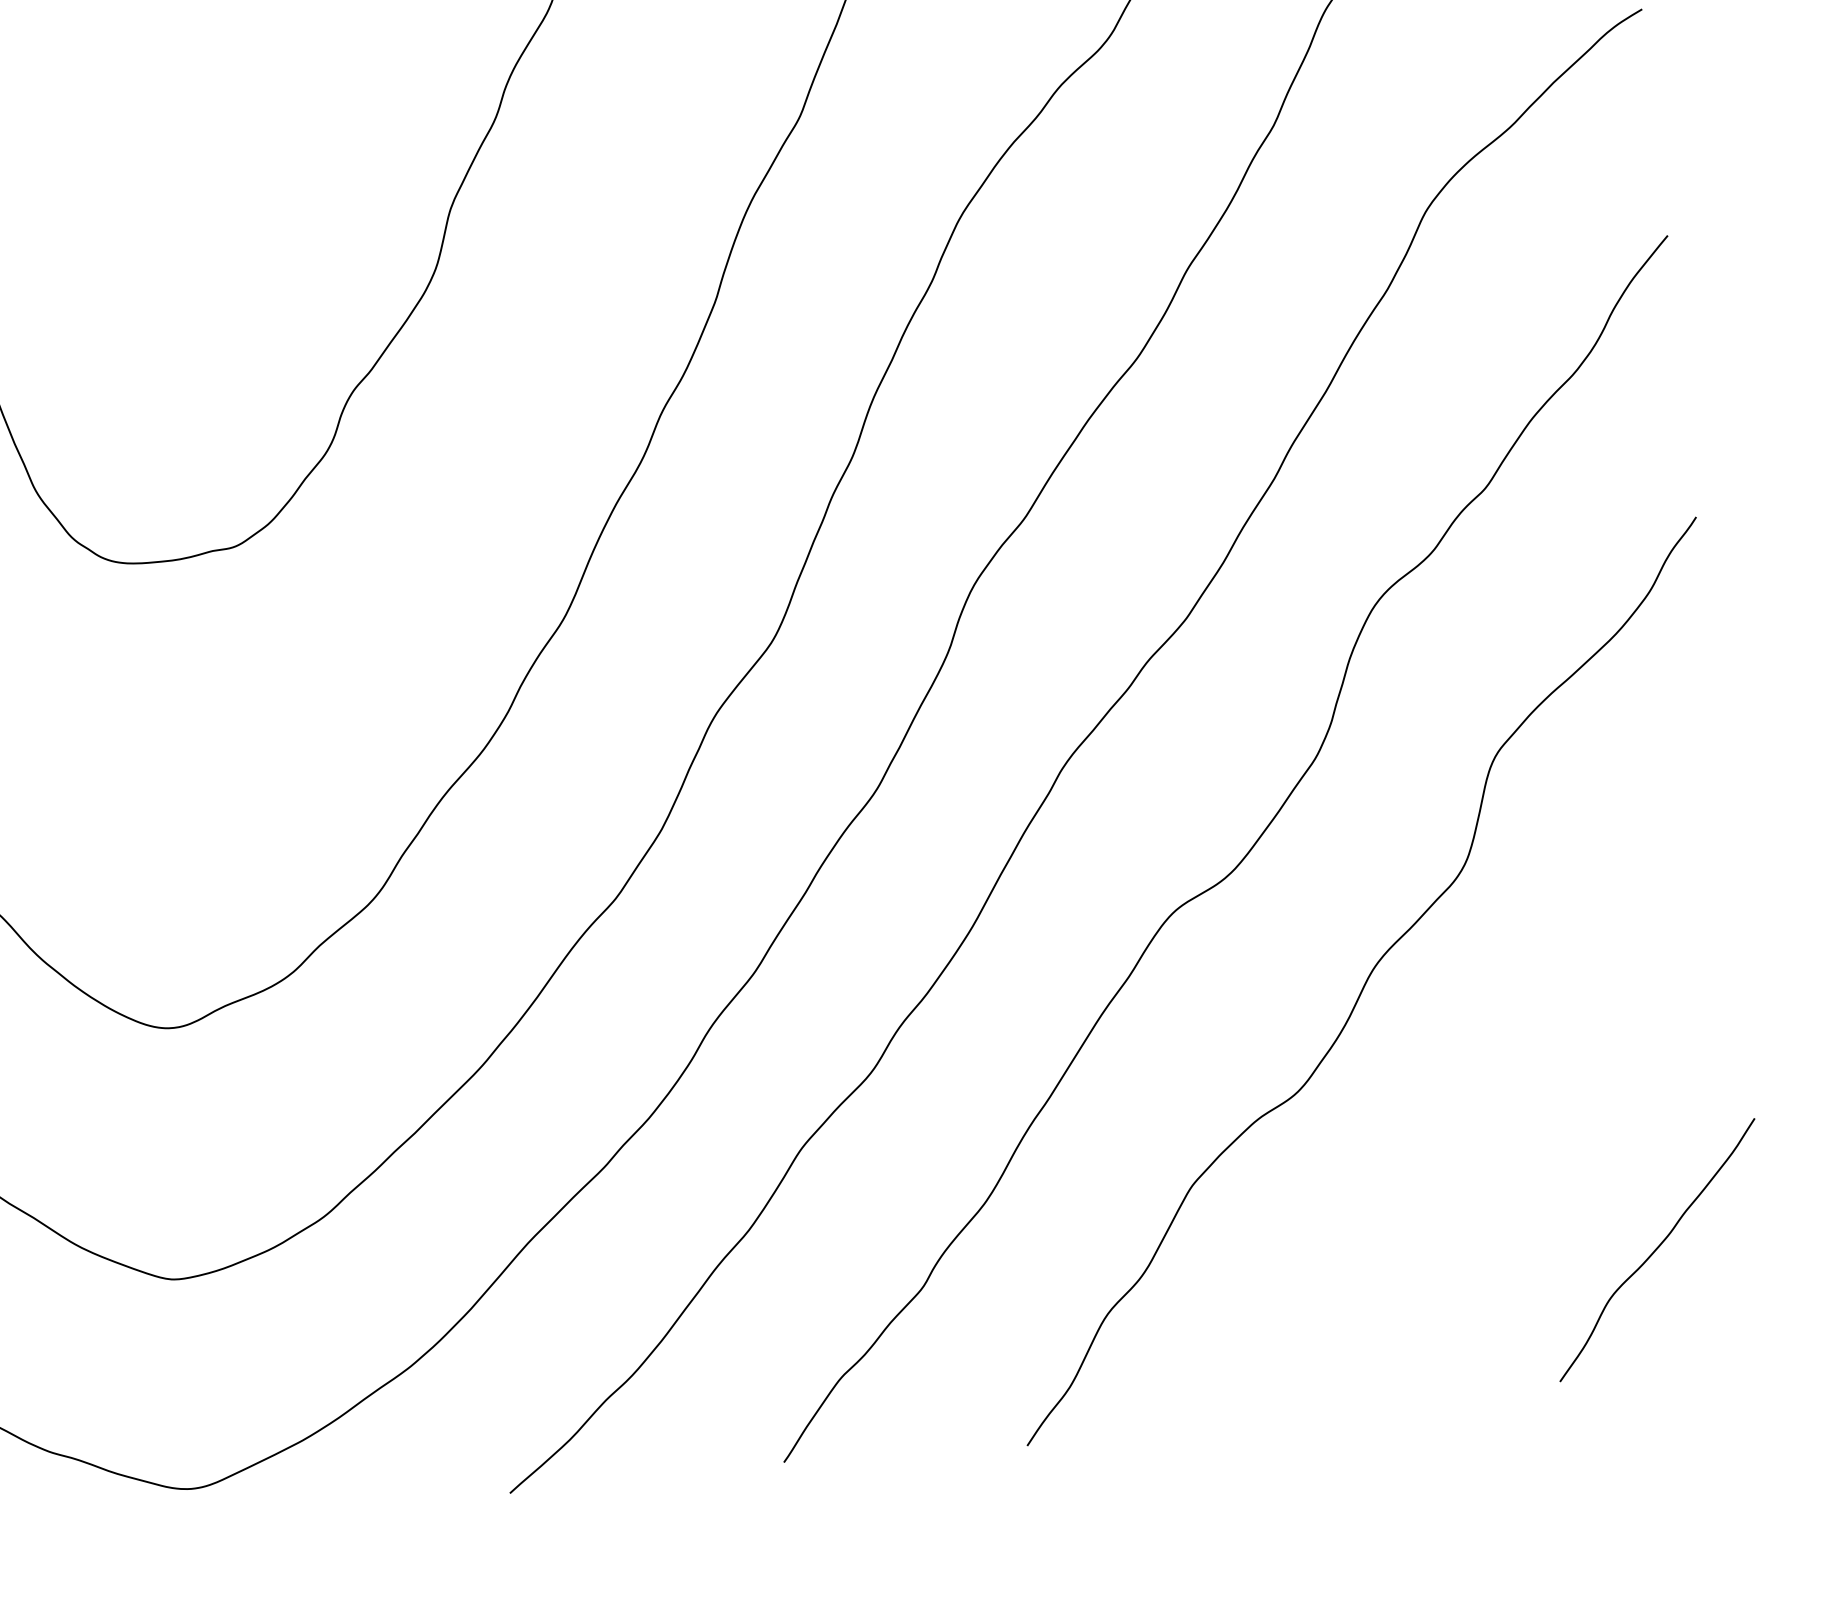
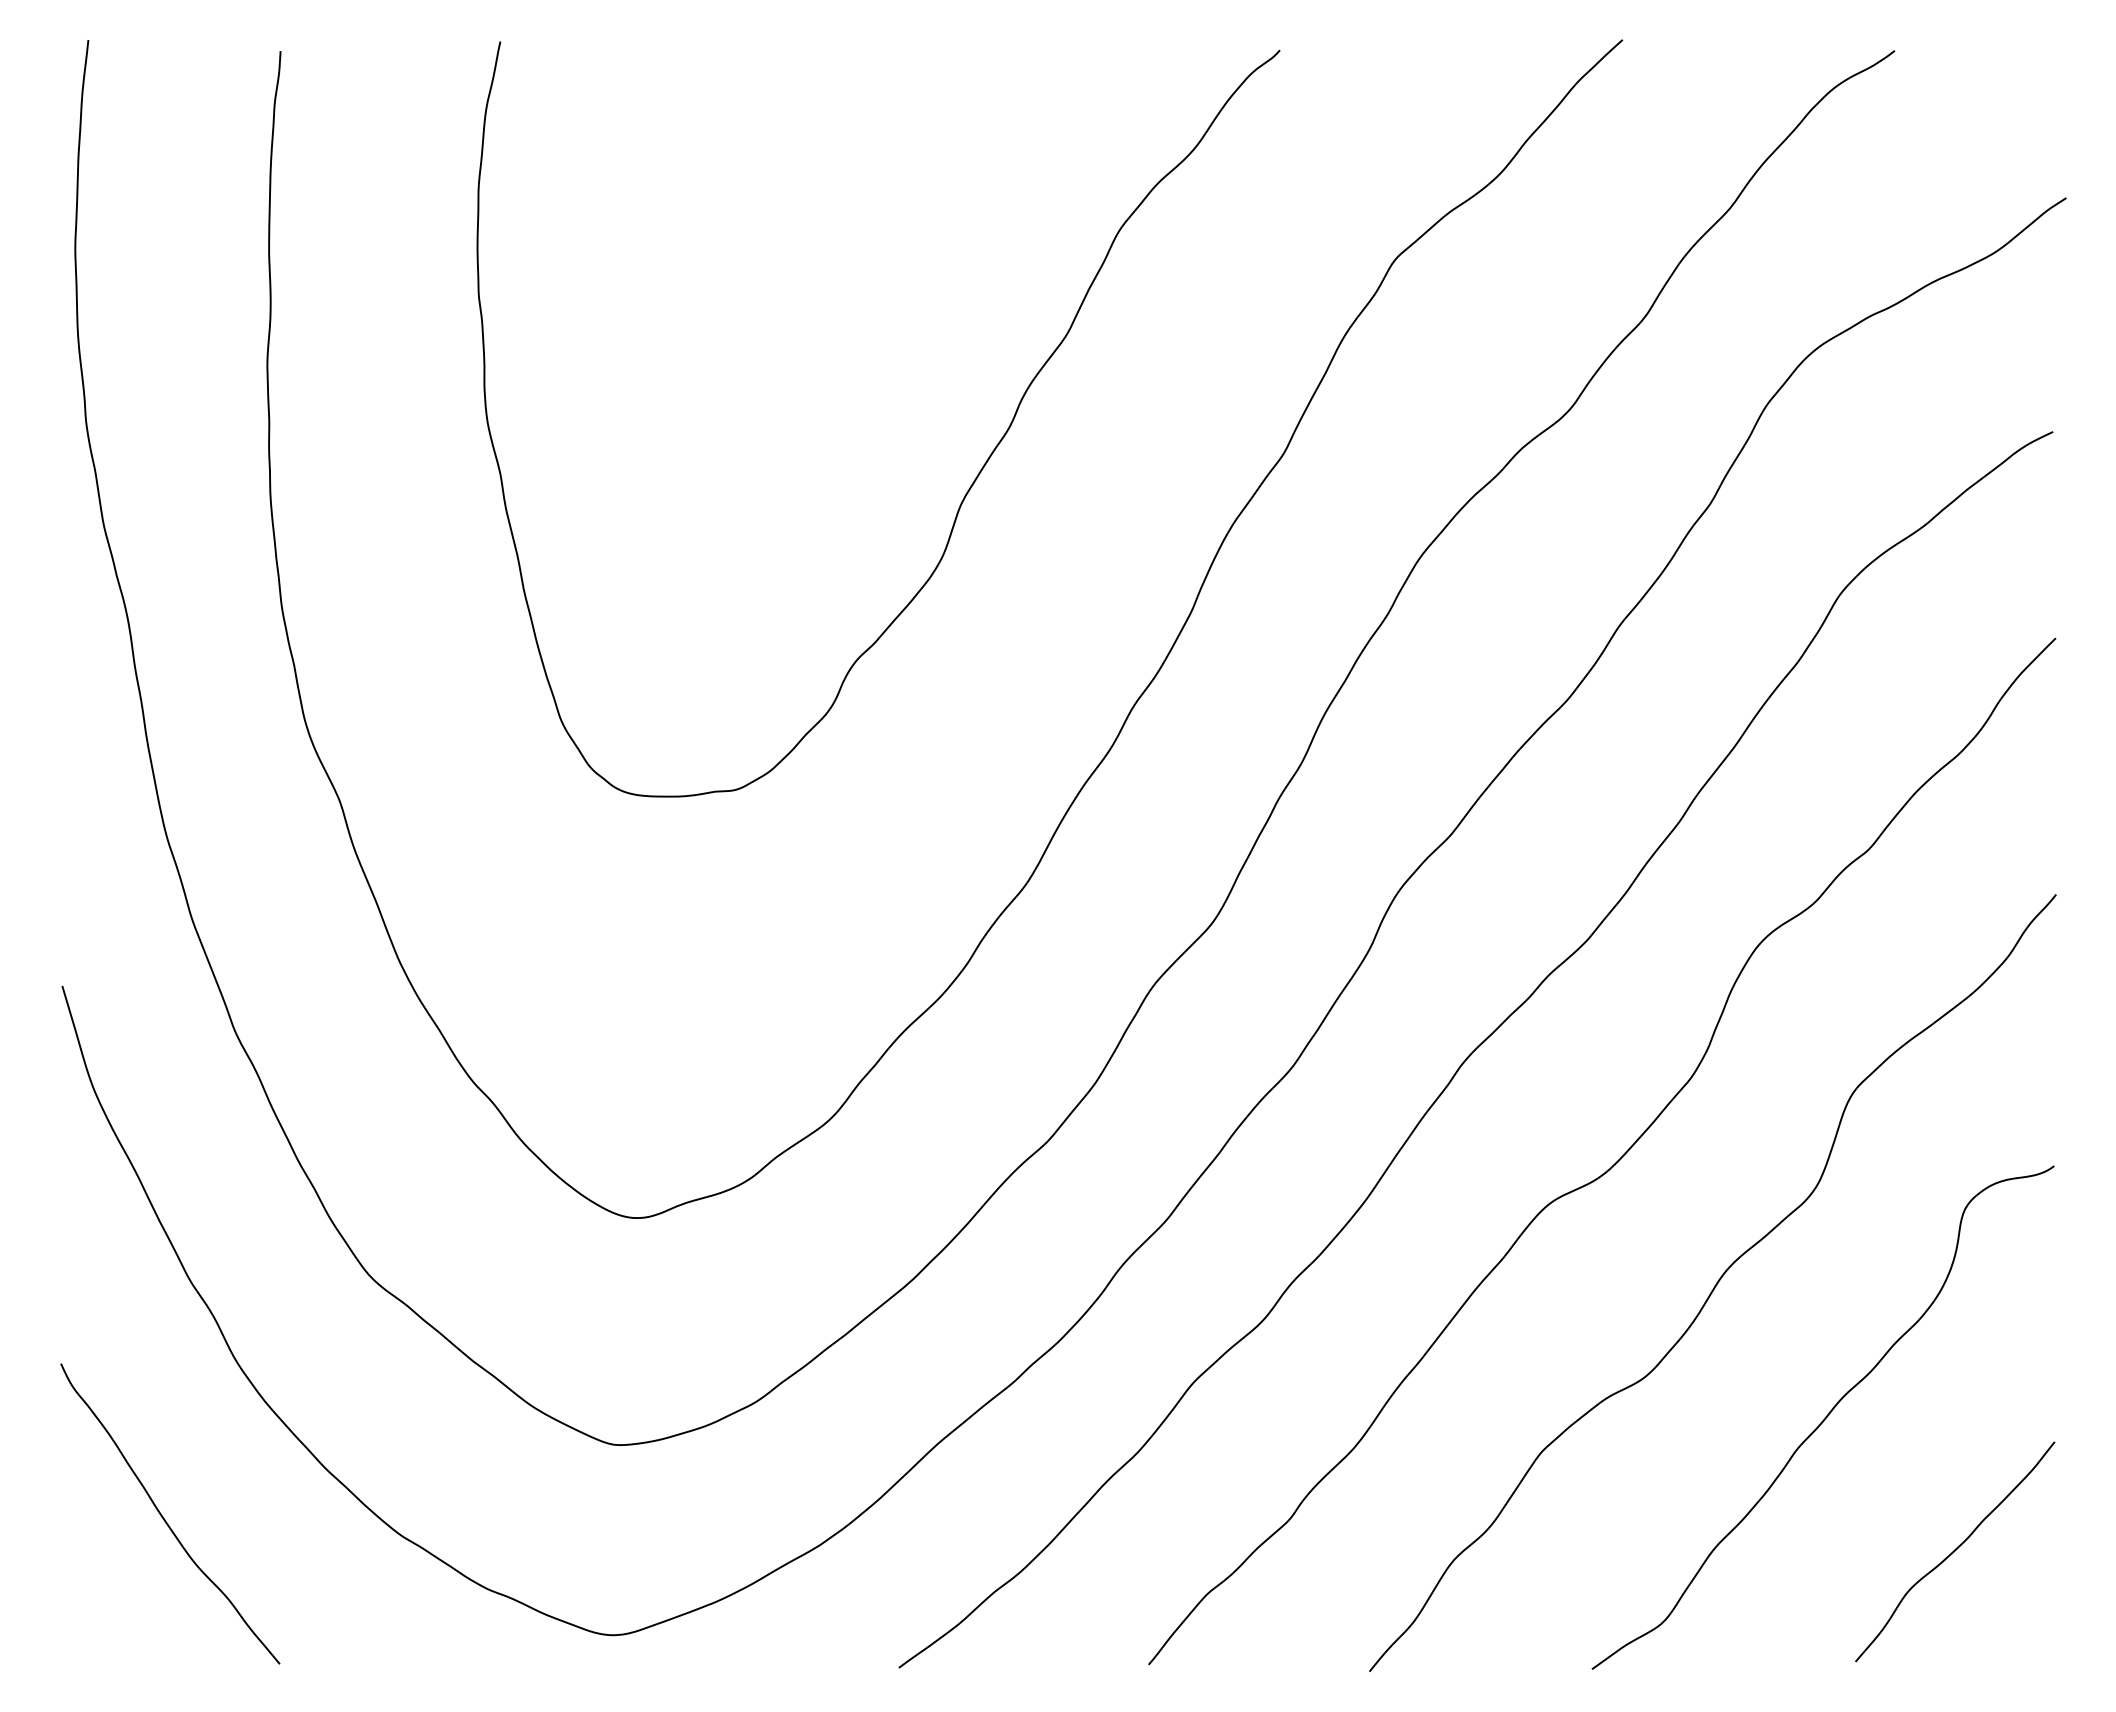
curve: (1499, 1117) -> (1824, 1418), added

